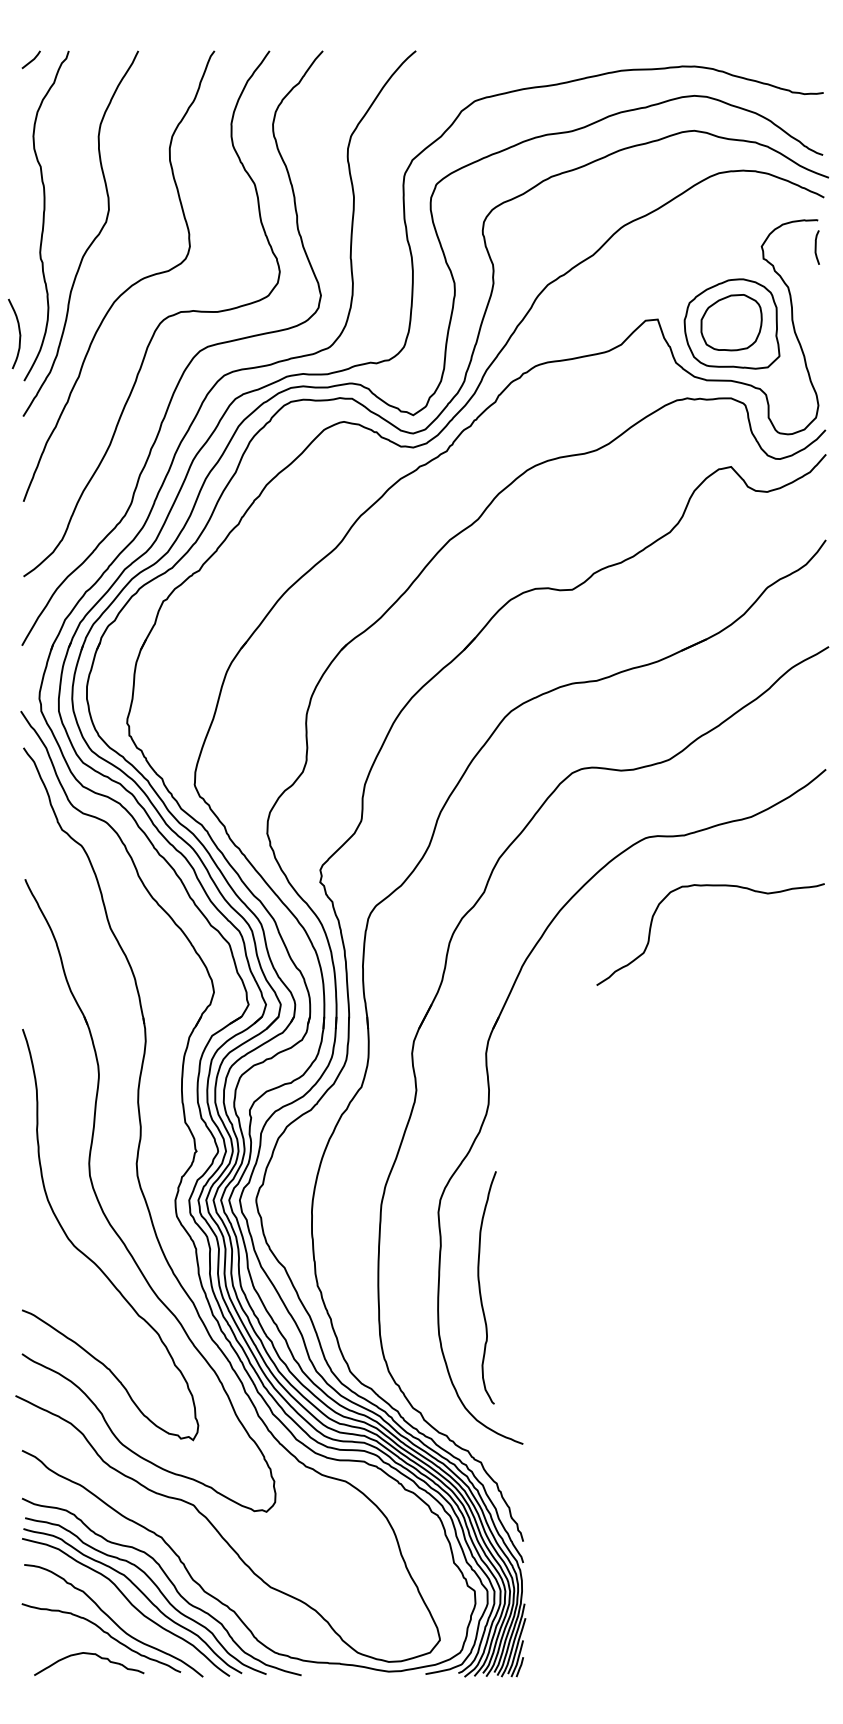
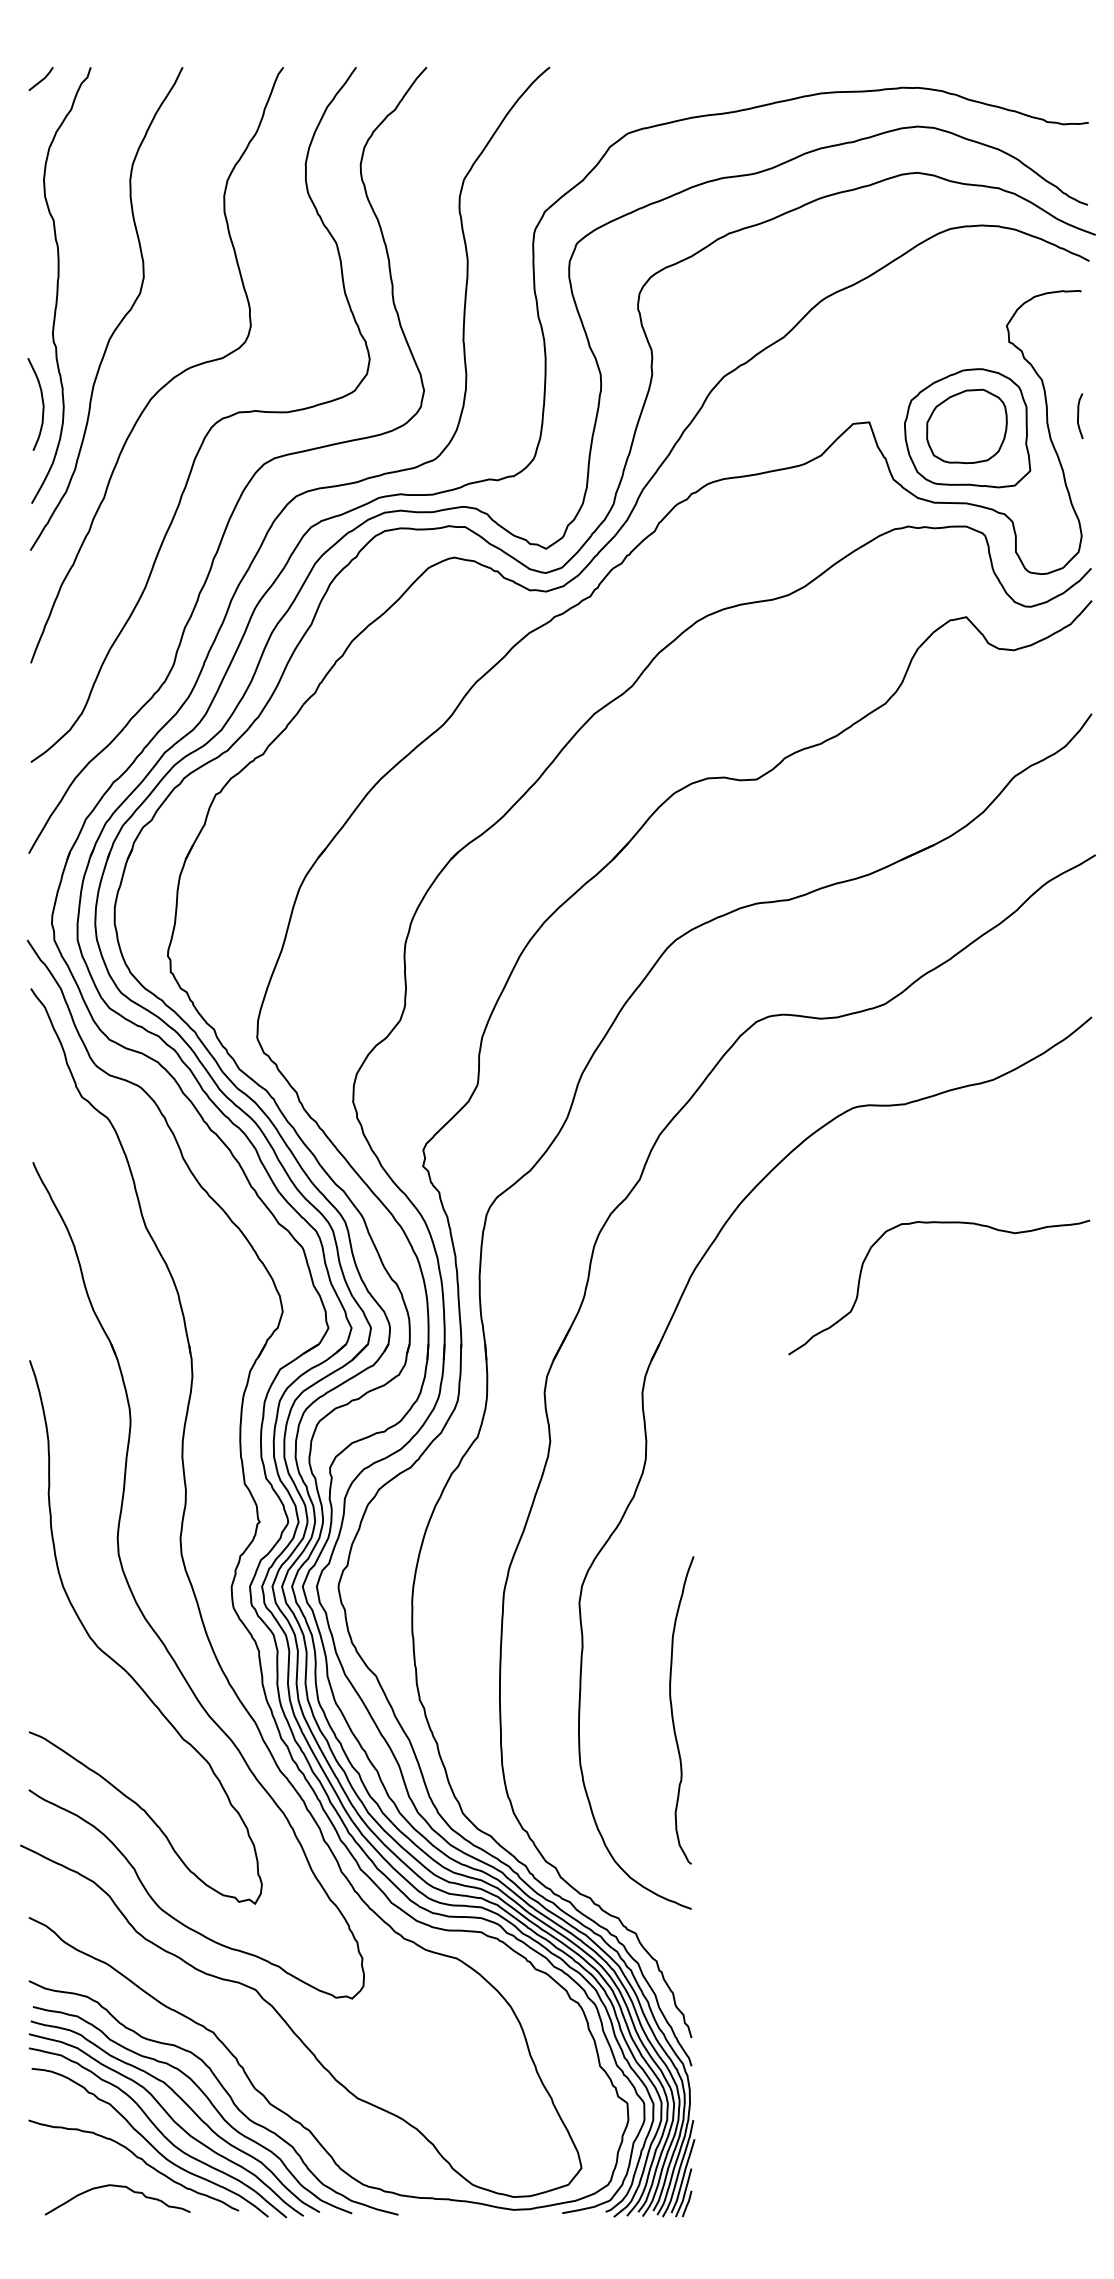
curve: (815, 247) -> (1078, 416), moved
curve: (19, 334) -> (42, 404), moved
curve: (710, 886) -> (939, 1223), moved
curve: (480, 1290) -> (673, 1714), moved
curve: (120, 1612) -> (158, 2131), added

